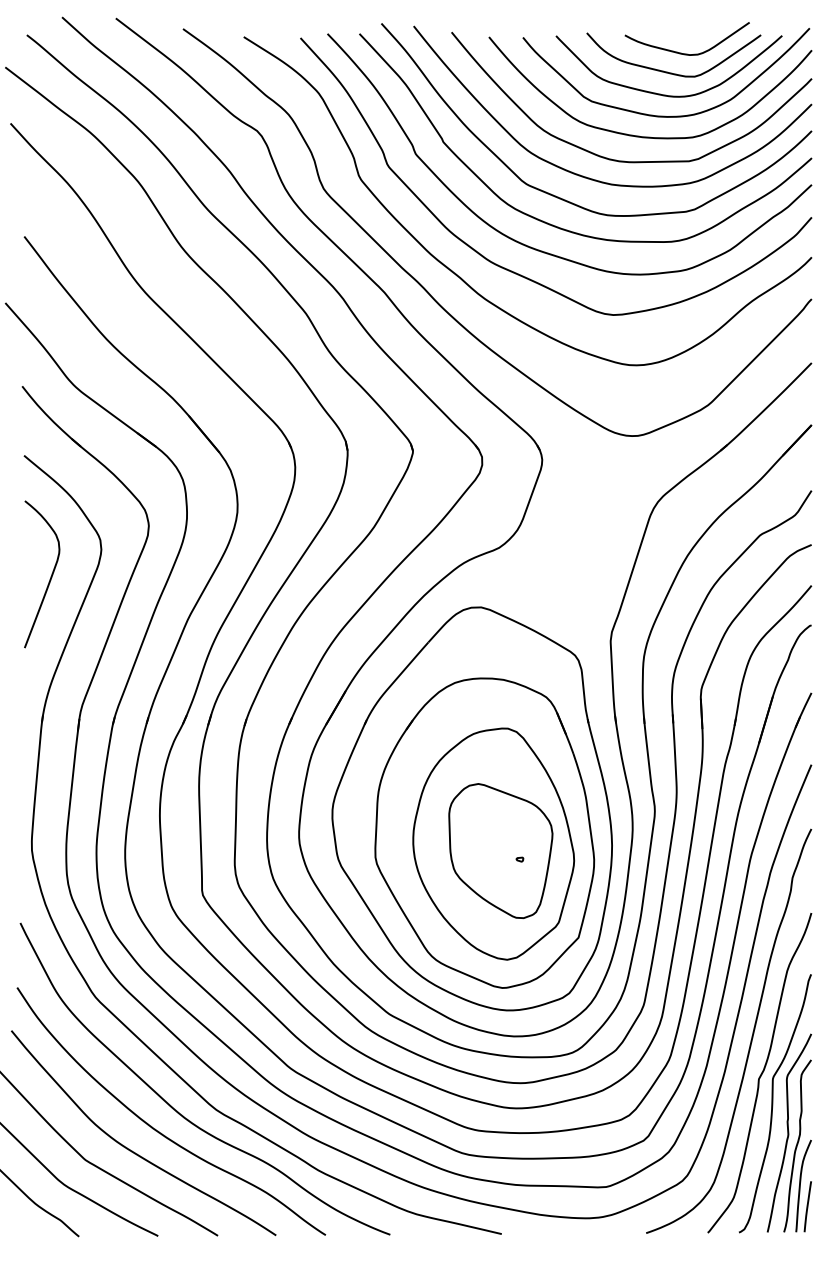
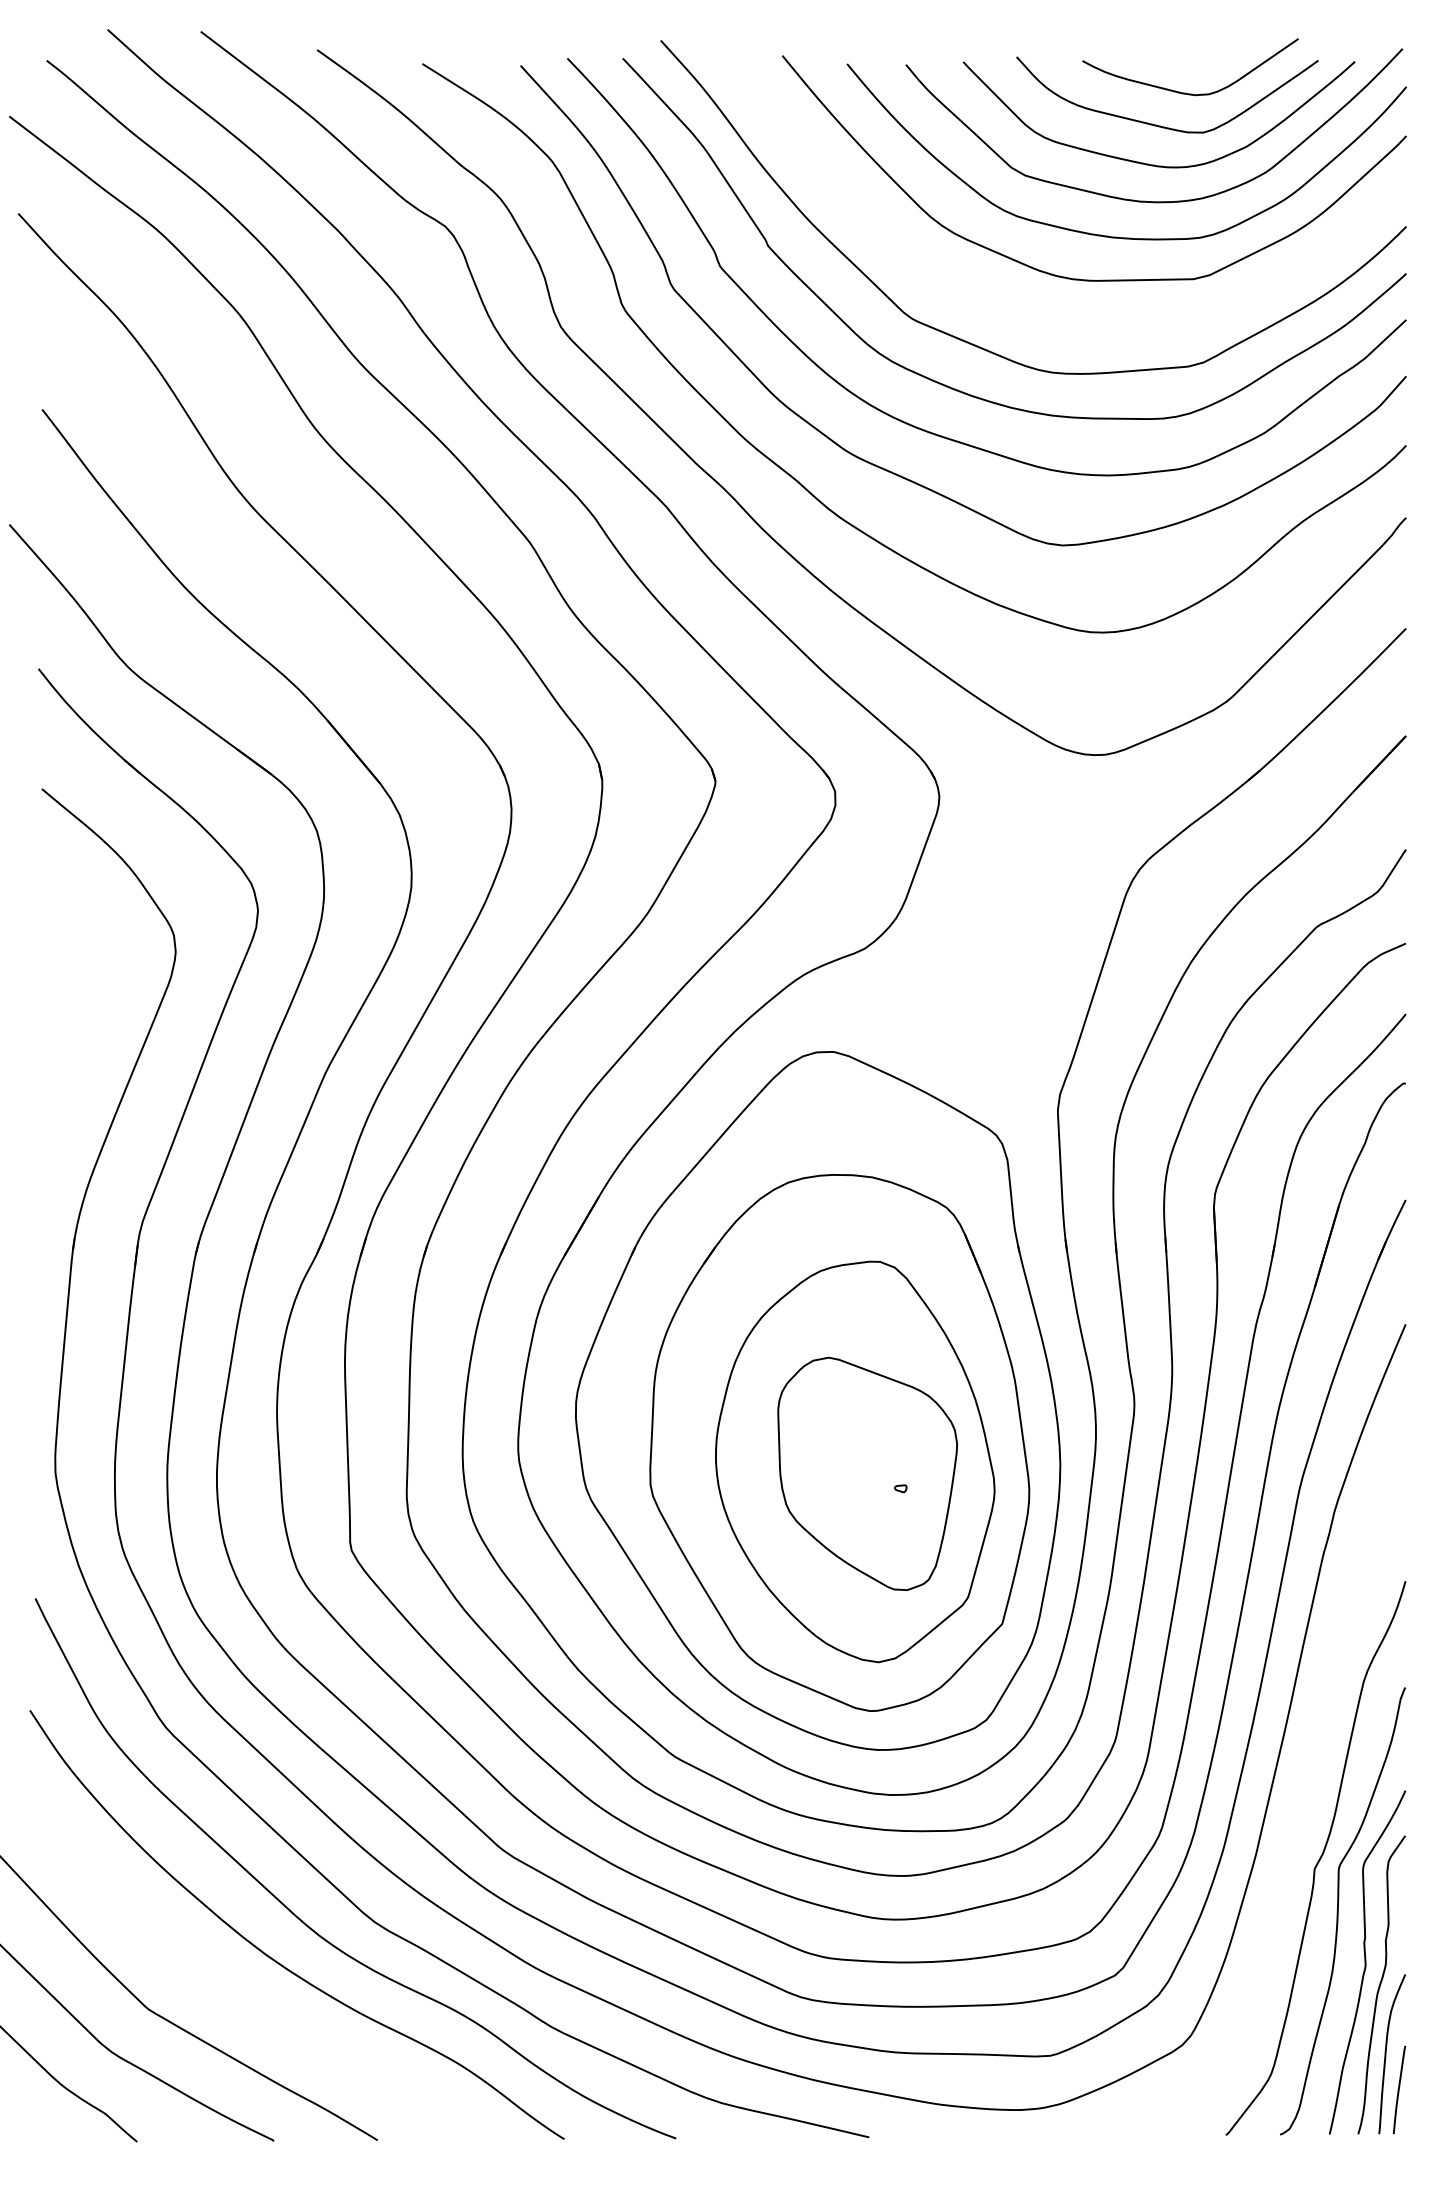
curve: (589, 177) -> (1021, 307), removed
curve: (50, 576) -> (87, 998), removed
curve: (751, 1036) -> (1301, 1795), removed
curve: (132, 1150) -> (229, 1992), removed

